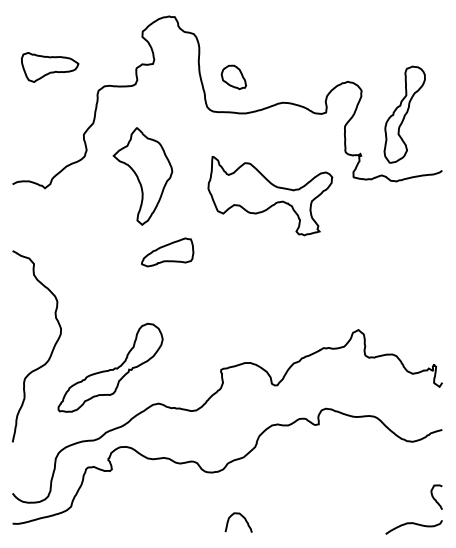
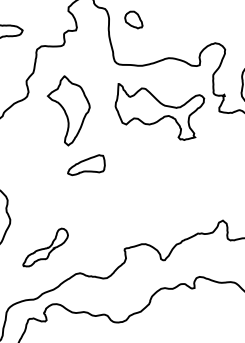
part: (233, 77) -> (133, 20), moved
part: (270, 196) -> (160, 112), moved
part: (110, 367) -> (45, 247), size x0.6

